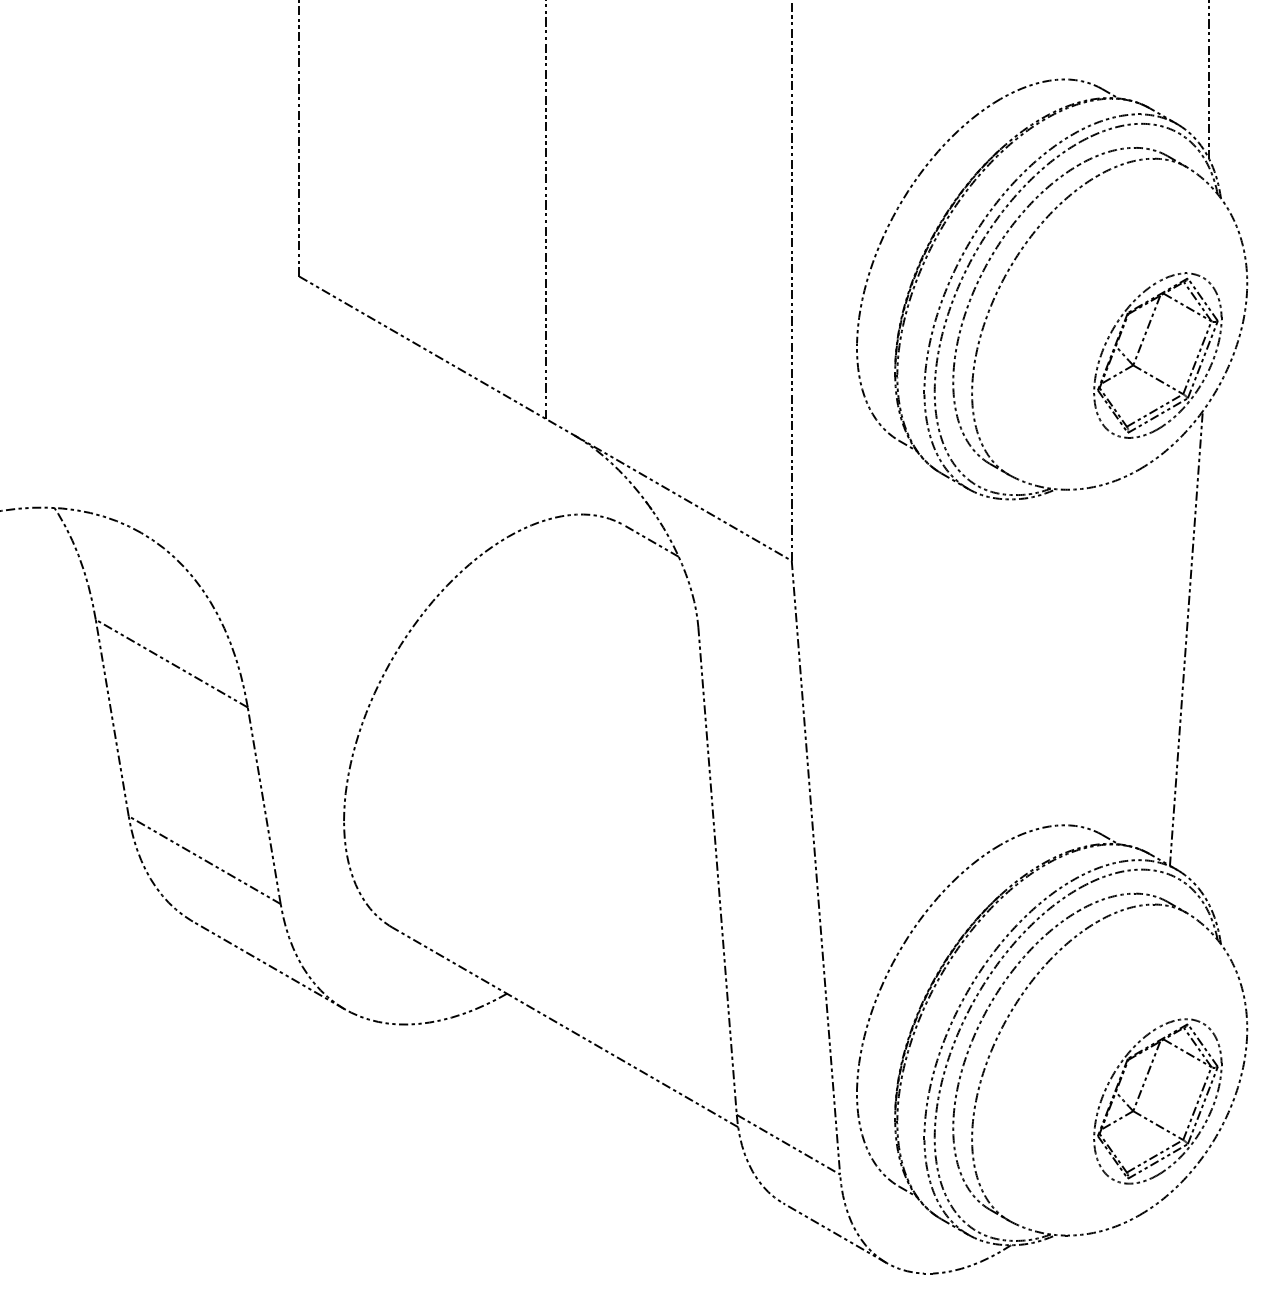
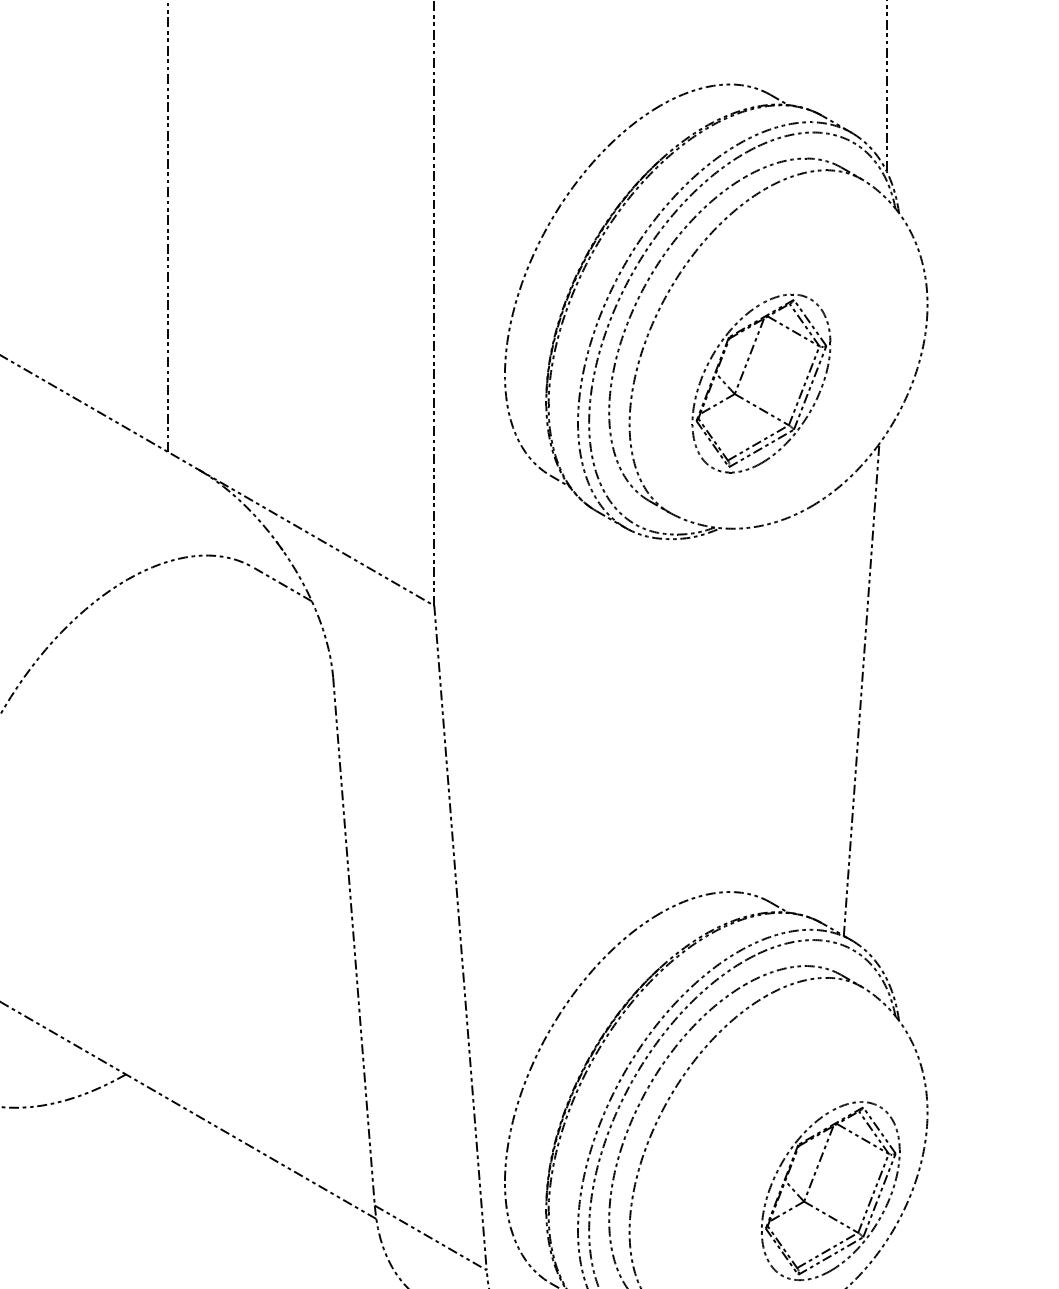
part: (1141, 347) -> (743, 374), moved

